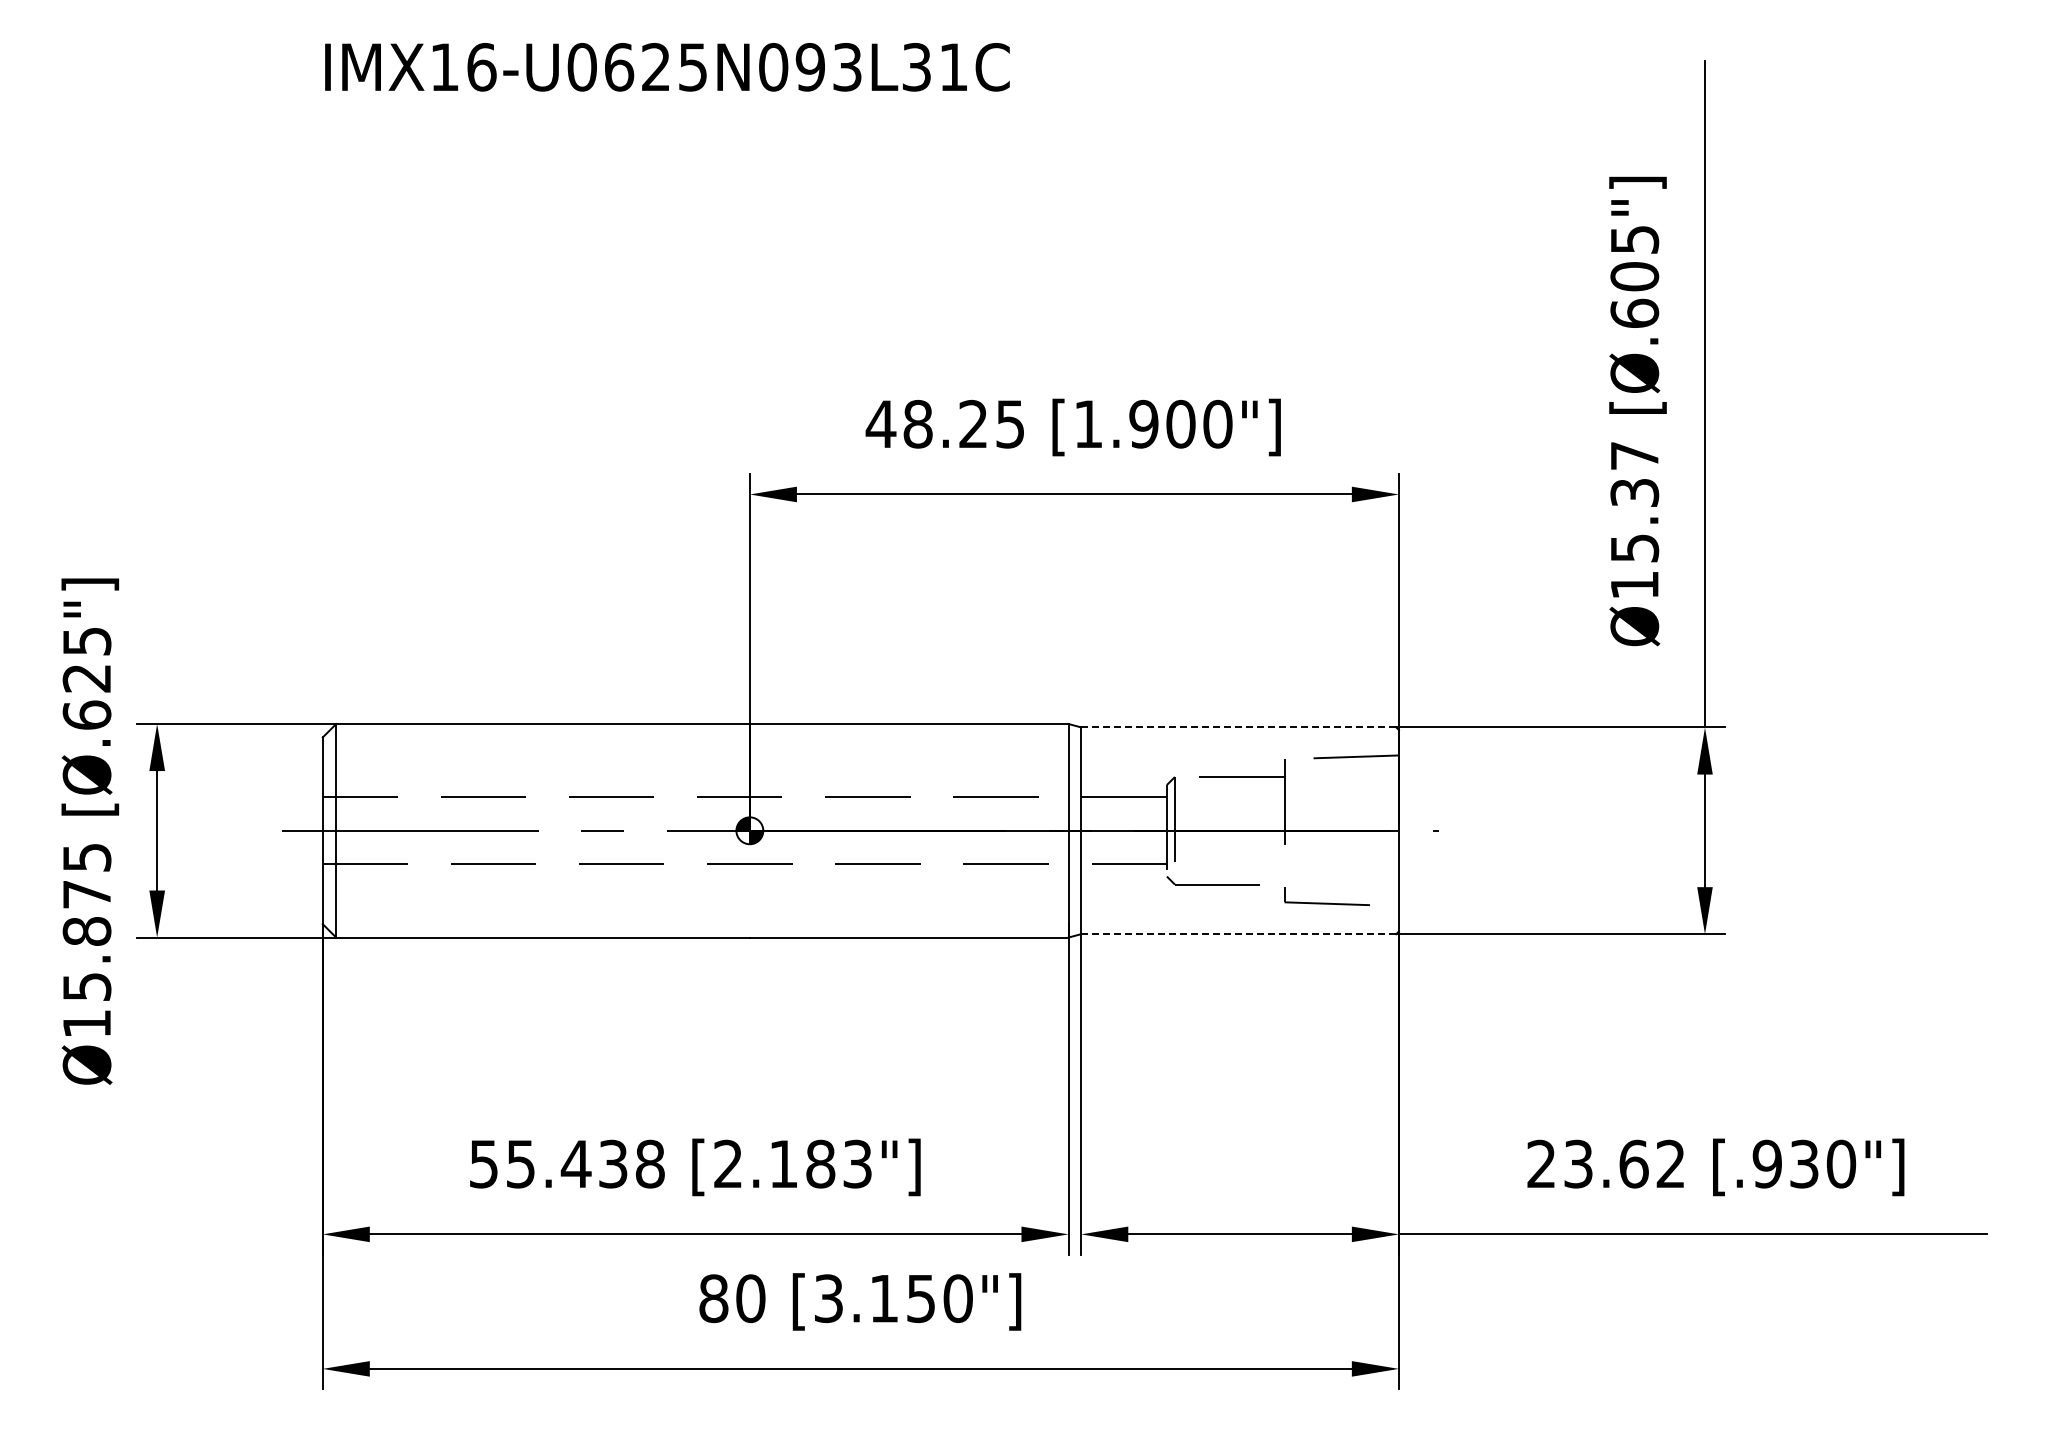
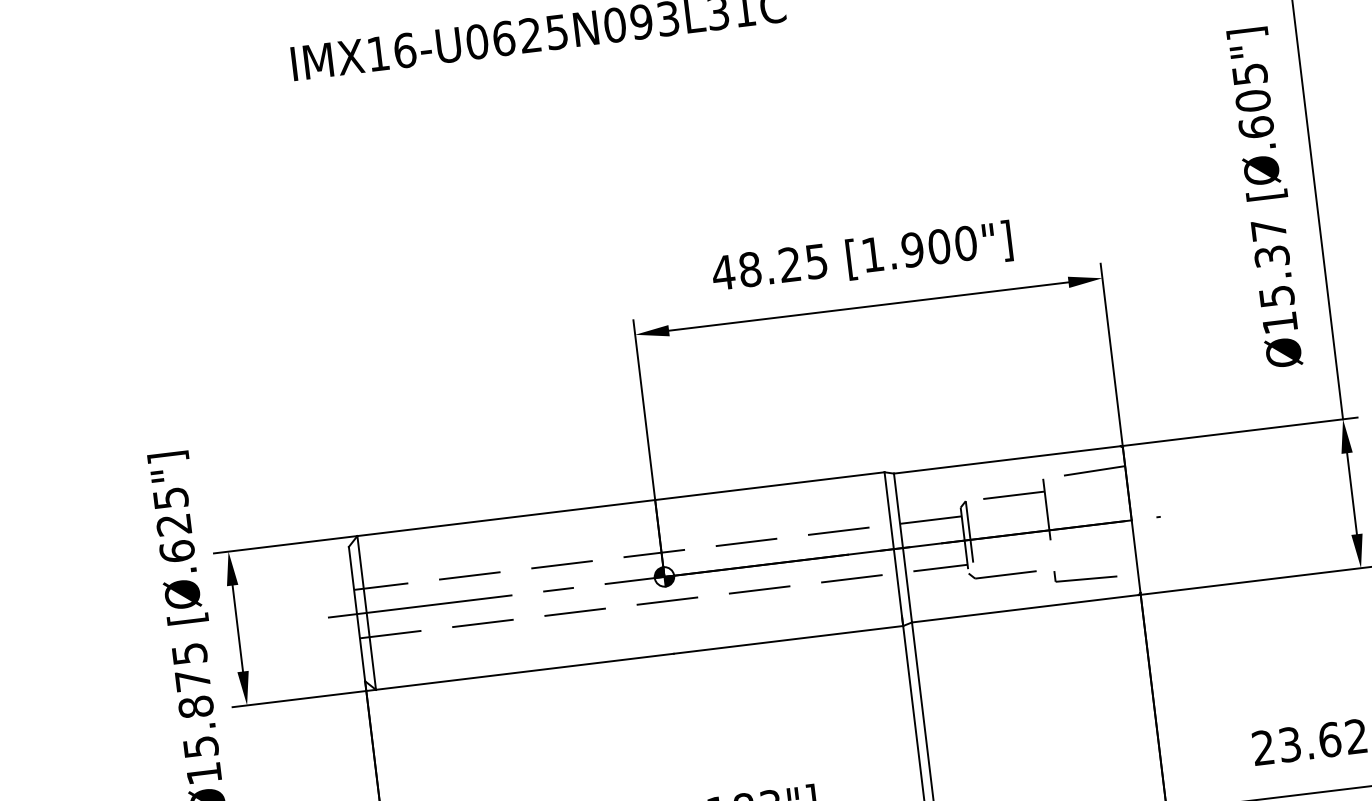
line: (1238, 727) -> (1007, 459), dashed -> solid
line: (1238, 934) -> (1025, 608), dashed -> solid

